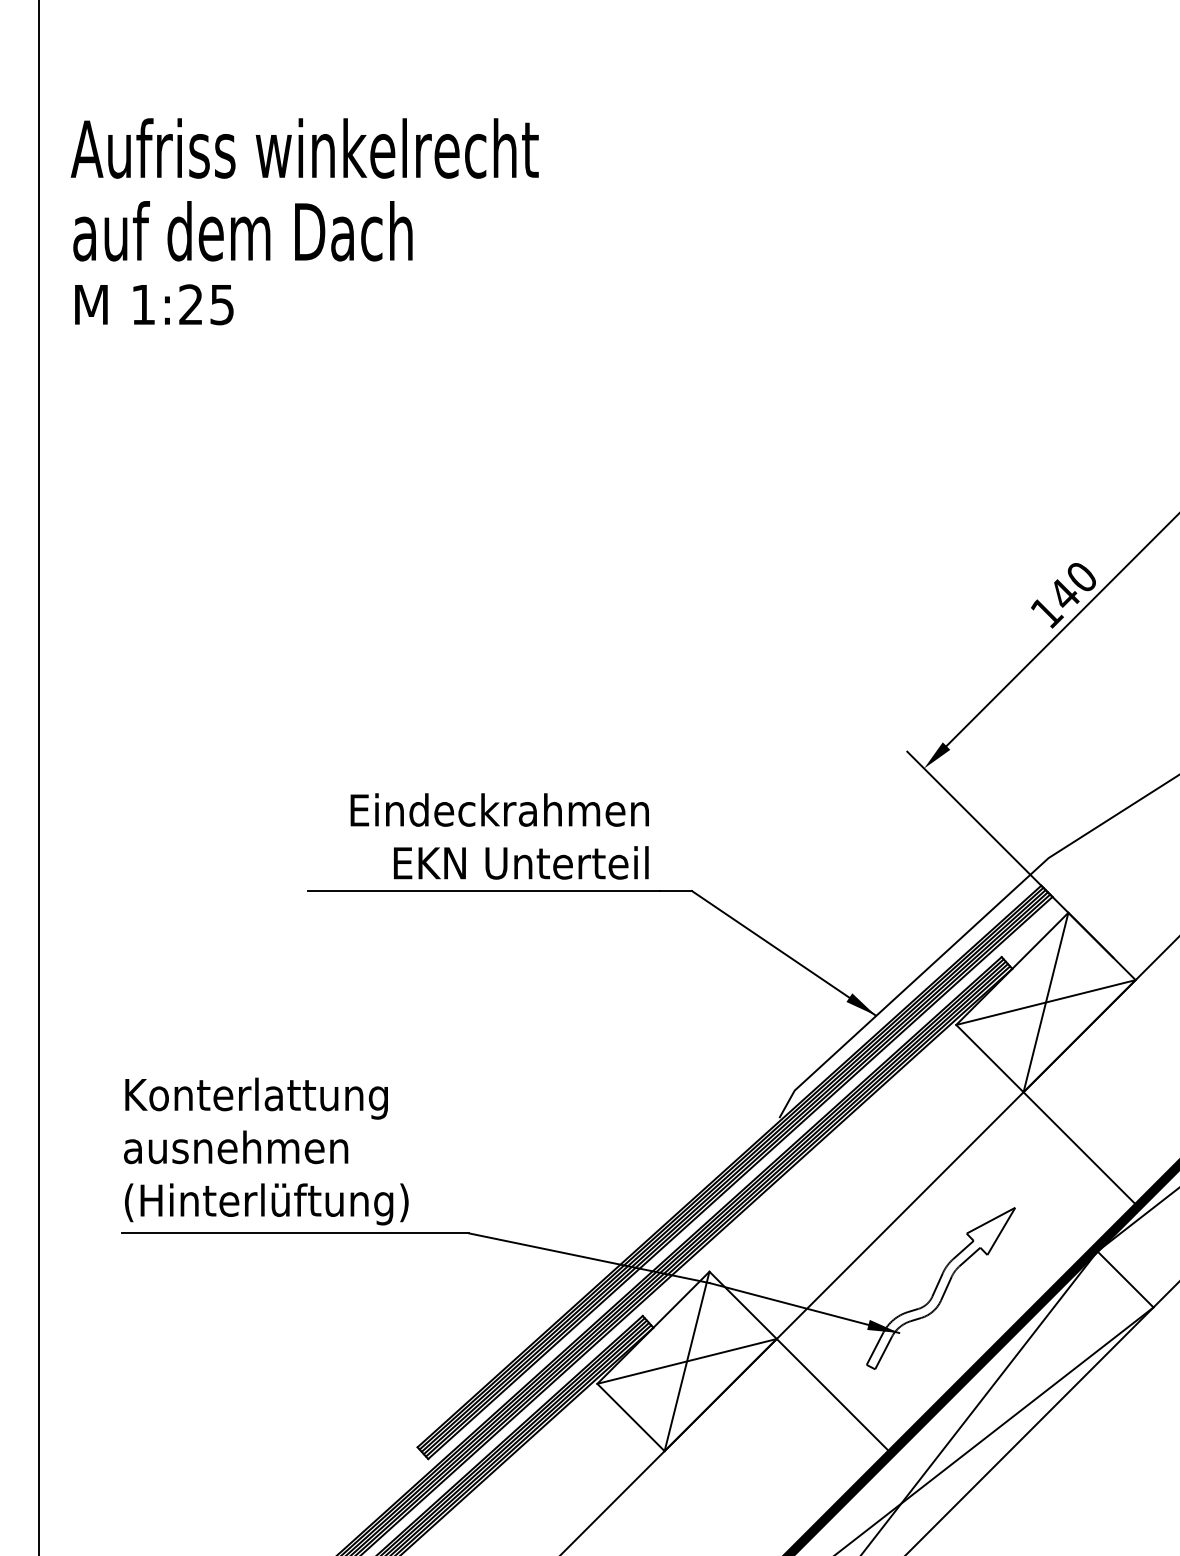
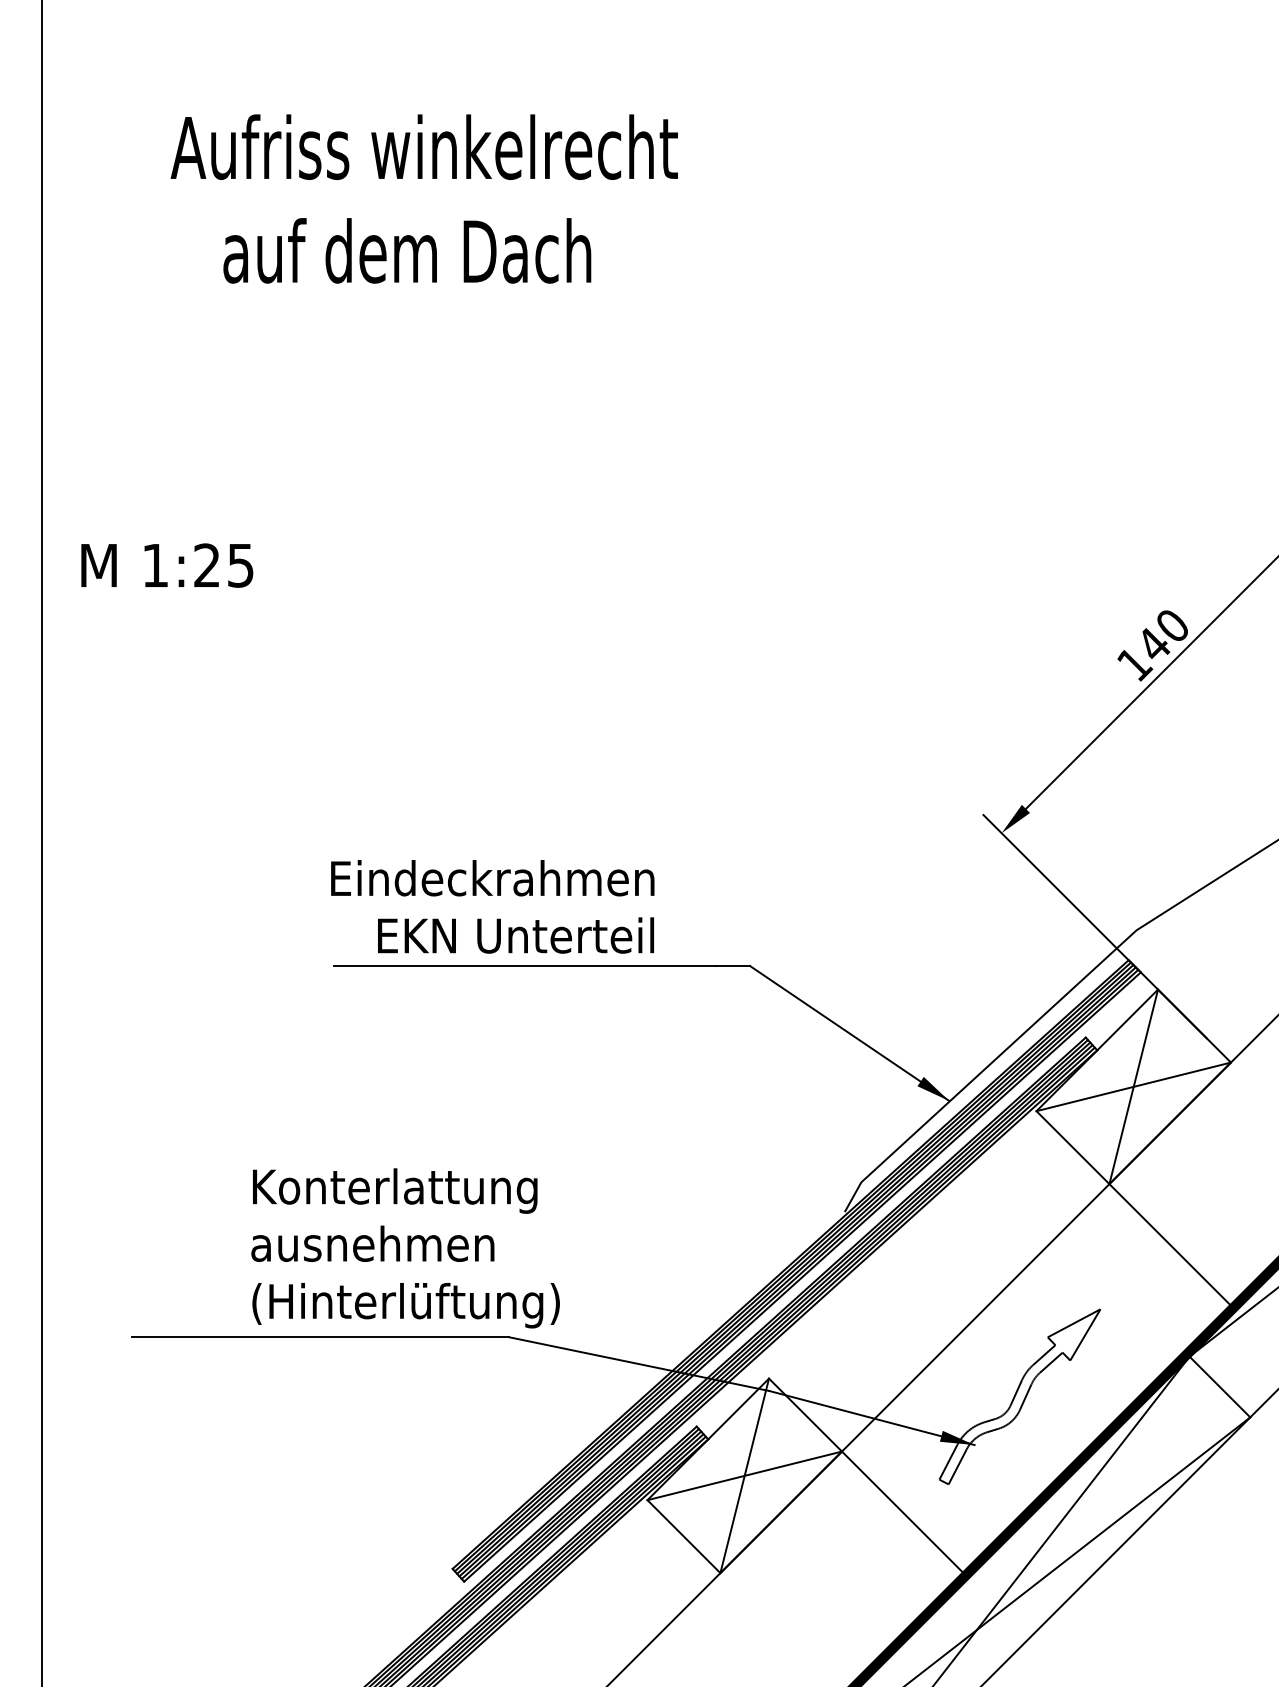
text: (303, 147) -> (423, 146), moved
text: (243, 230) -> (407, 250), moved
text: (154, 304) -> (167, 565), moved
text: (499, 836) -> (492, 906), moved
text: (266, 1151) -> (405, 1248), moved

